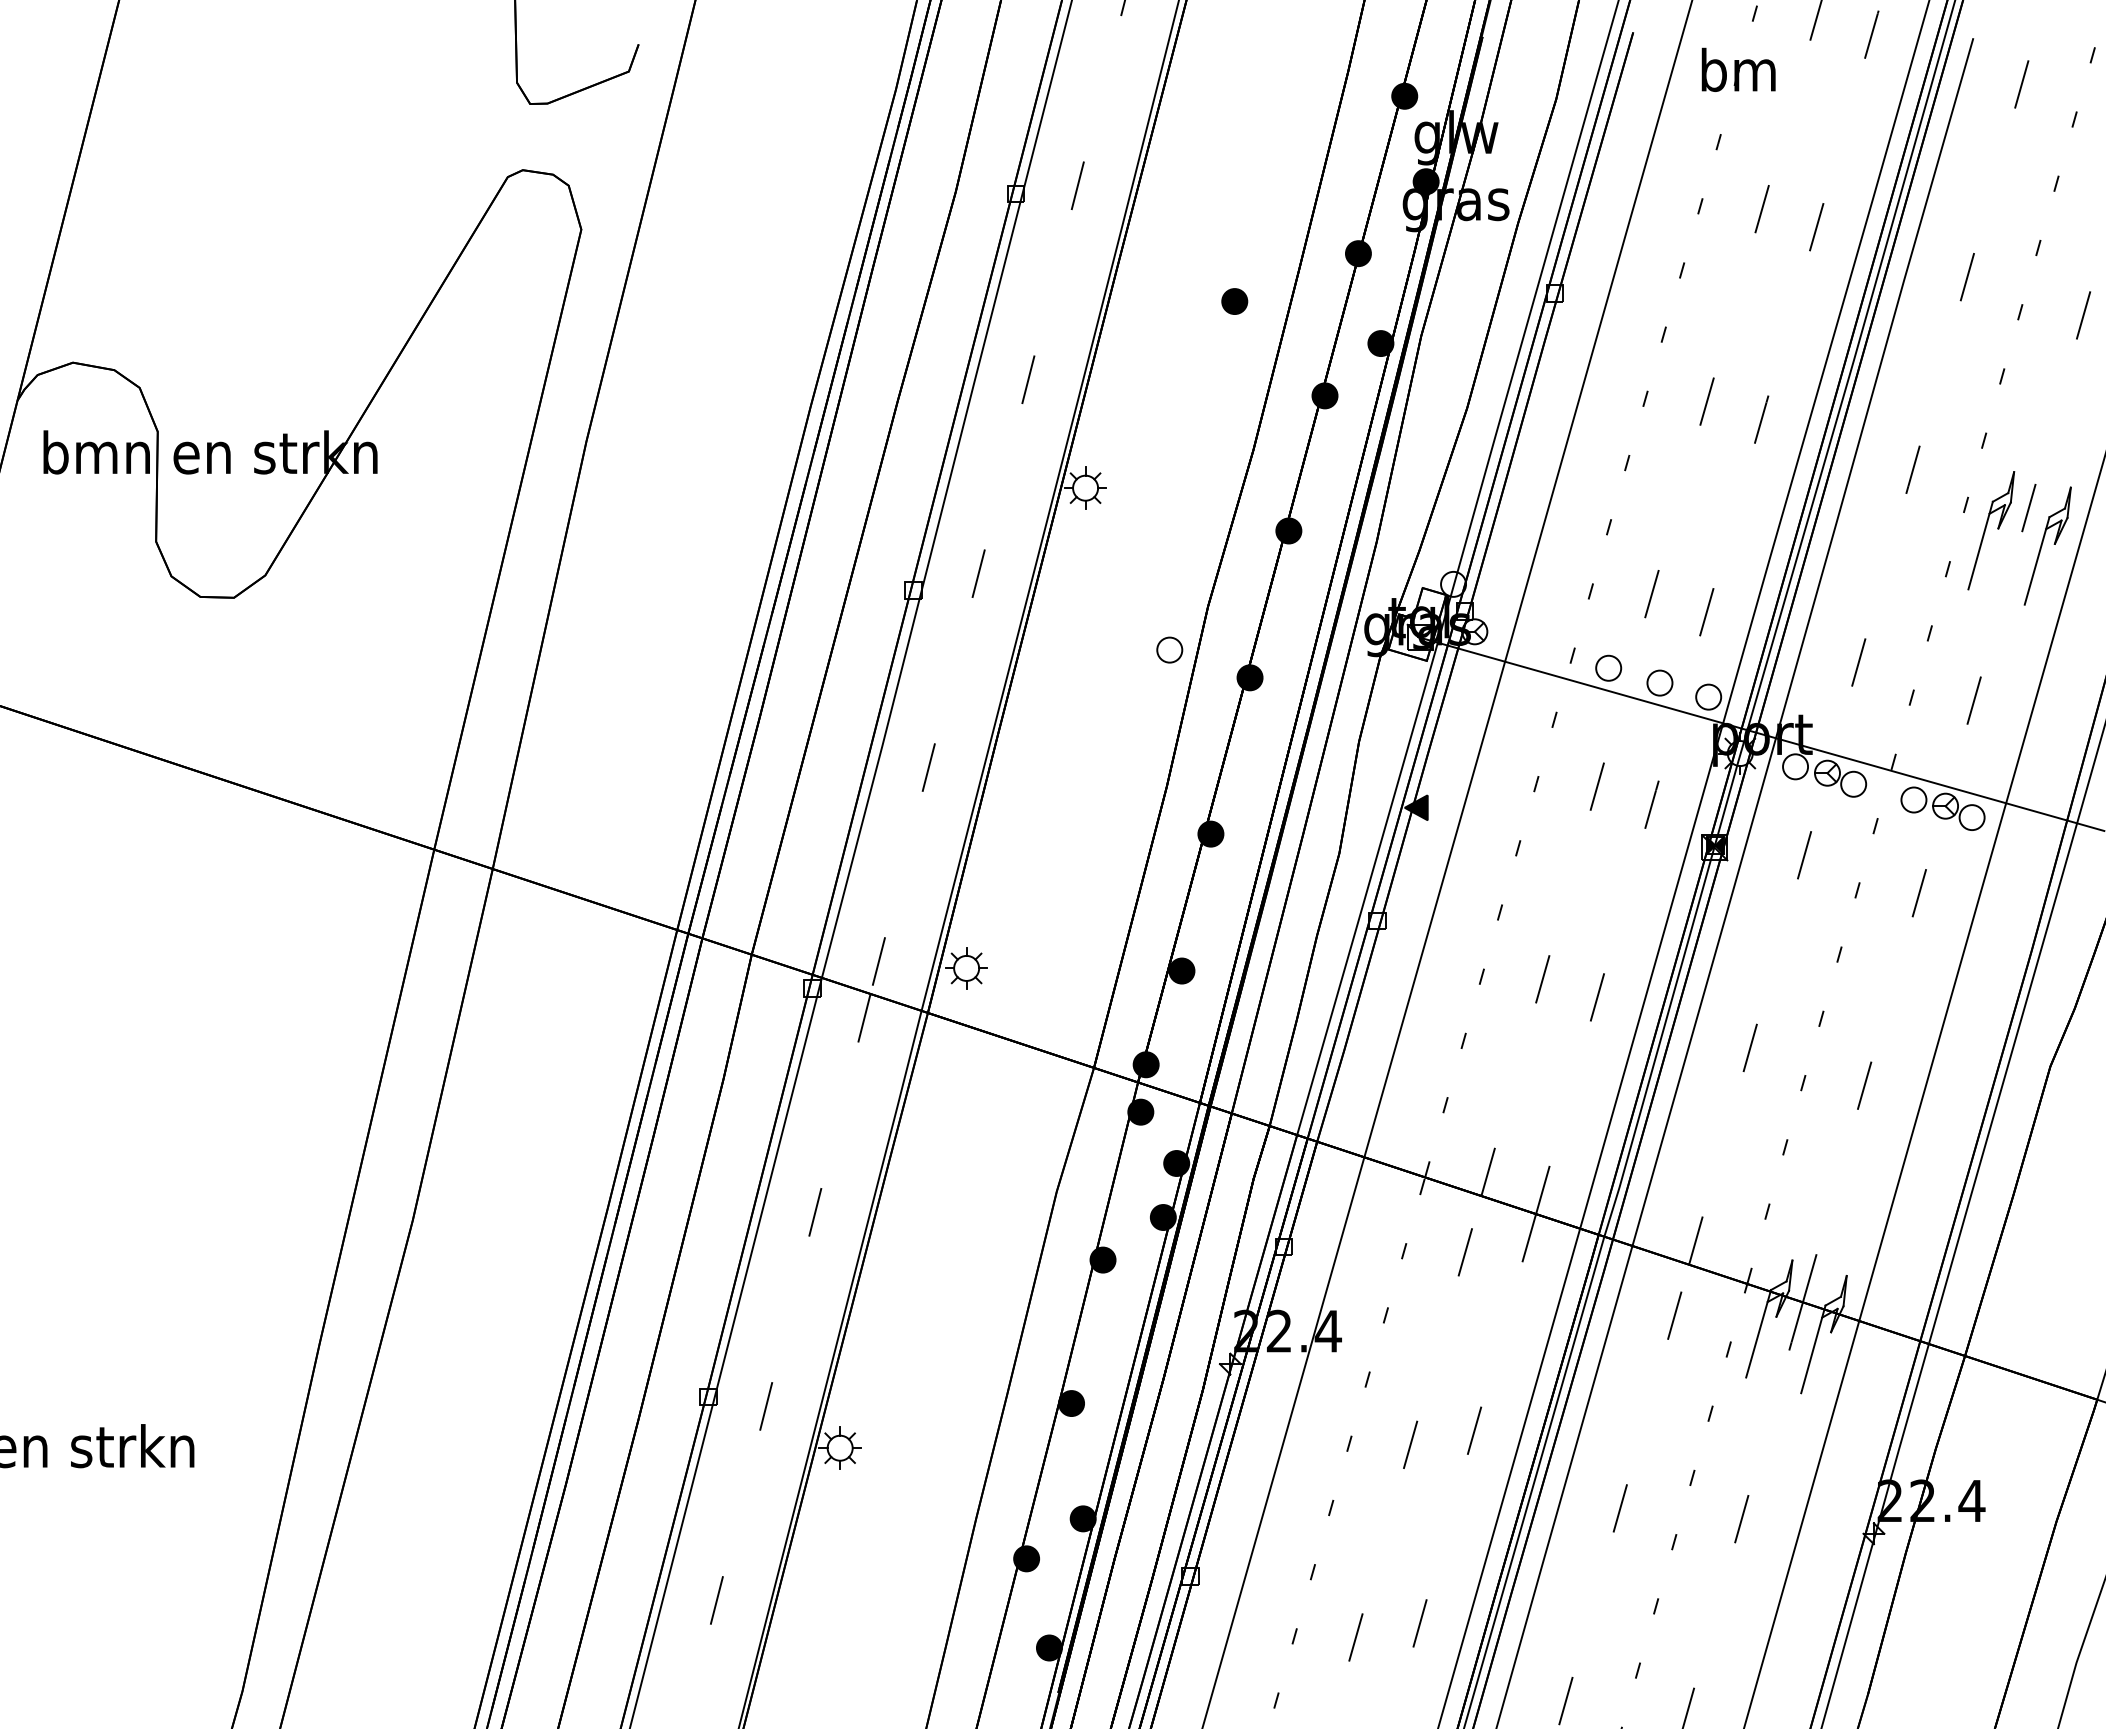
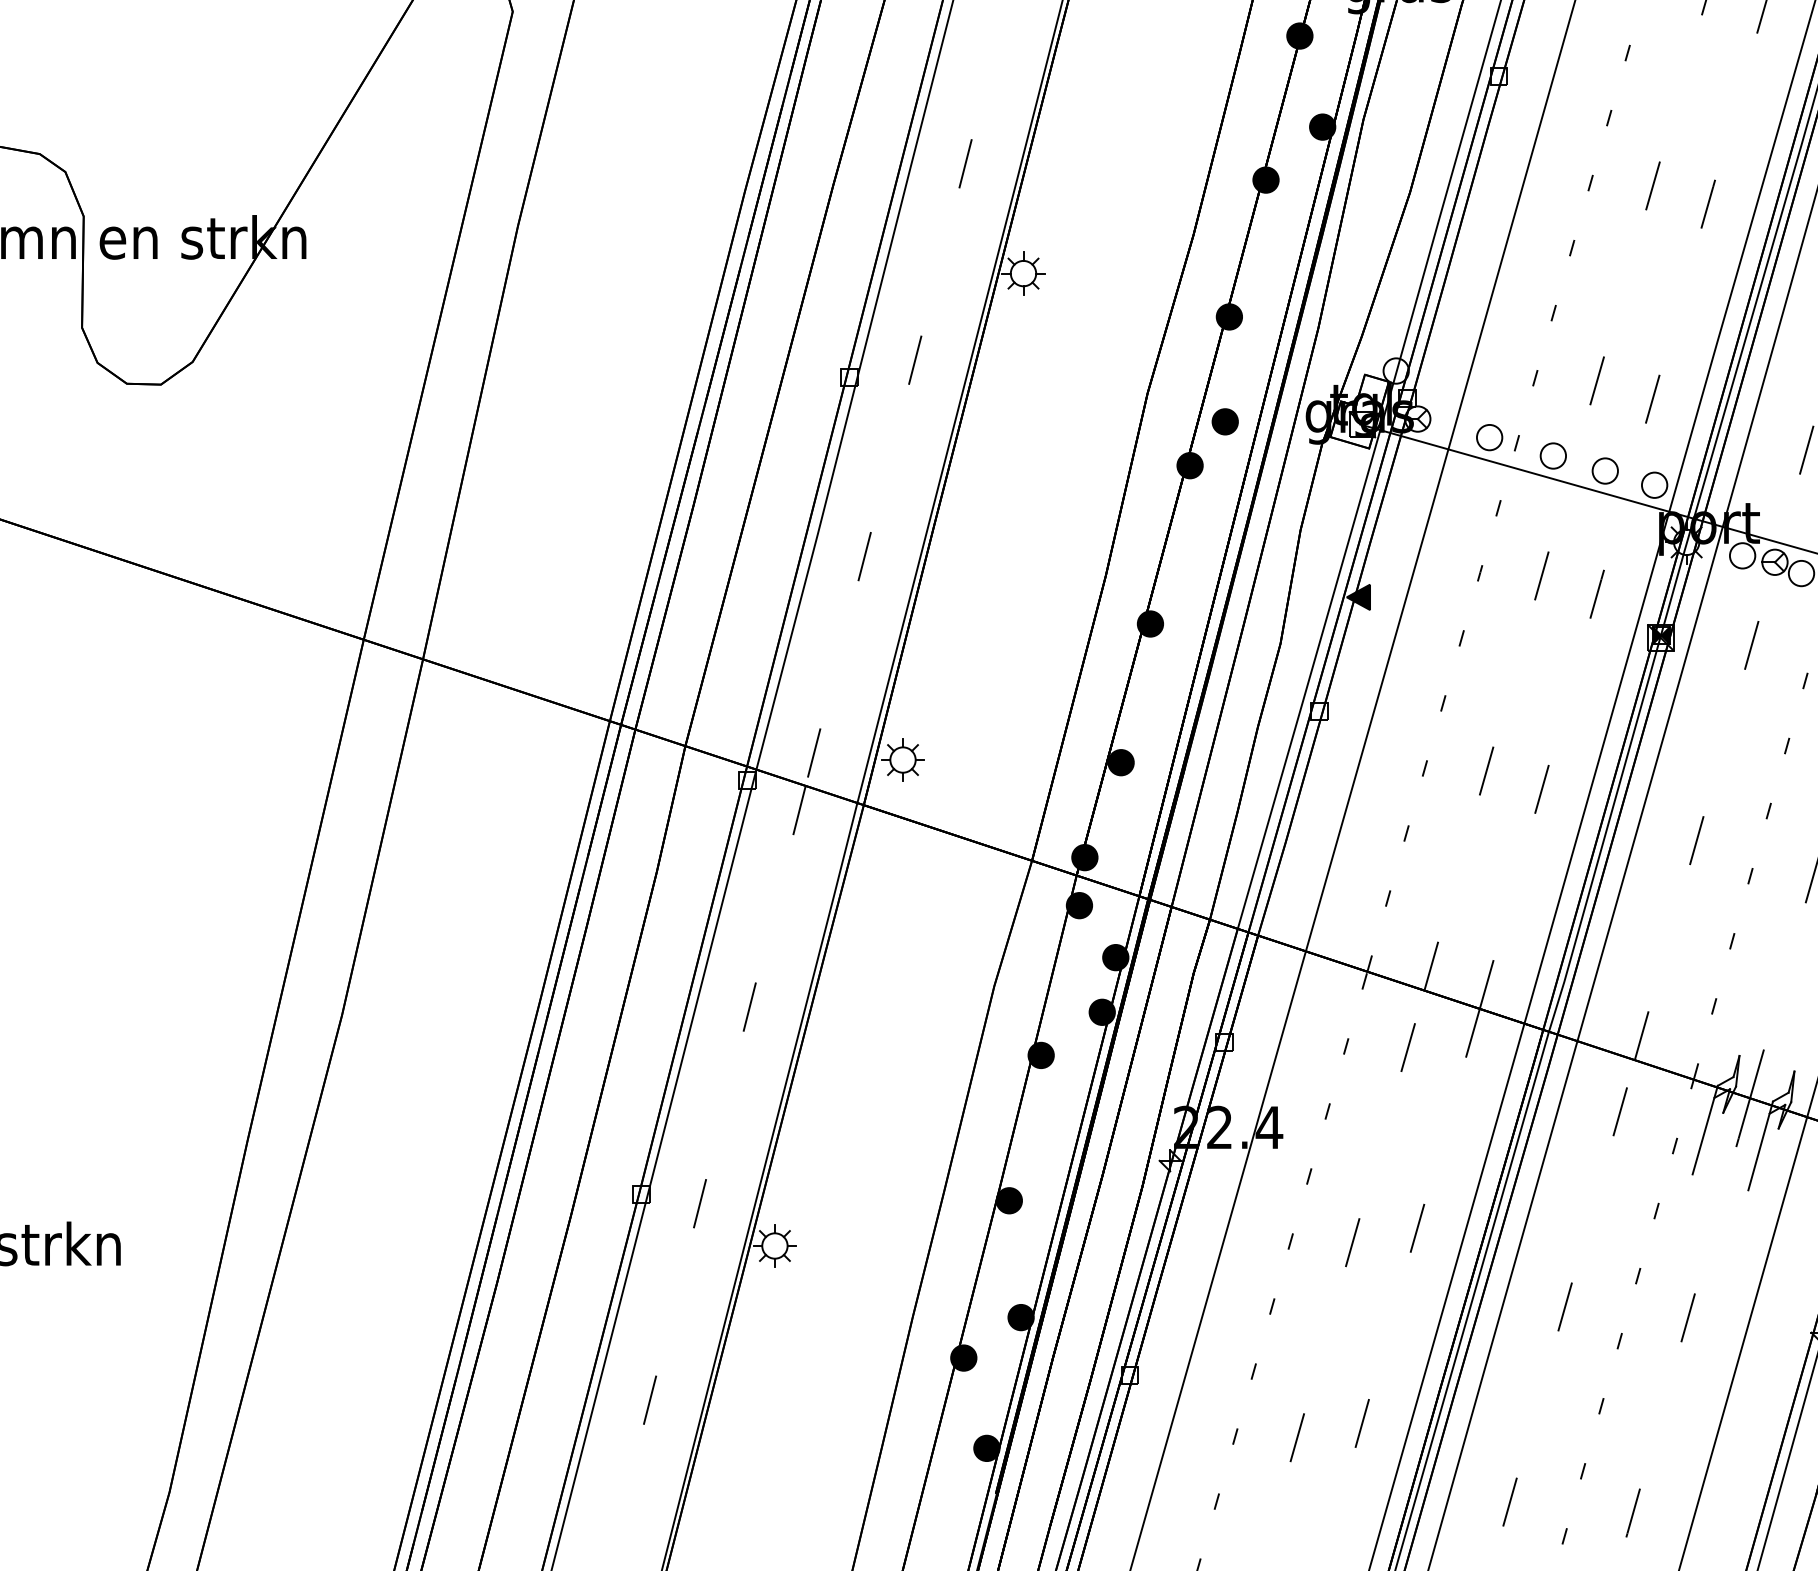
part: (1234, 301) -> (1224, 421), moved
part: (1169, 649) -> (1489, 437), moved

